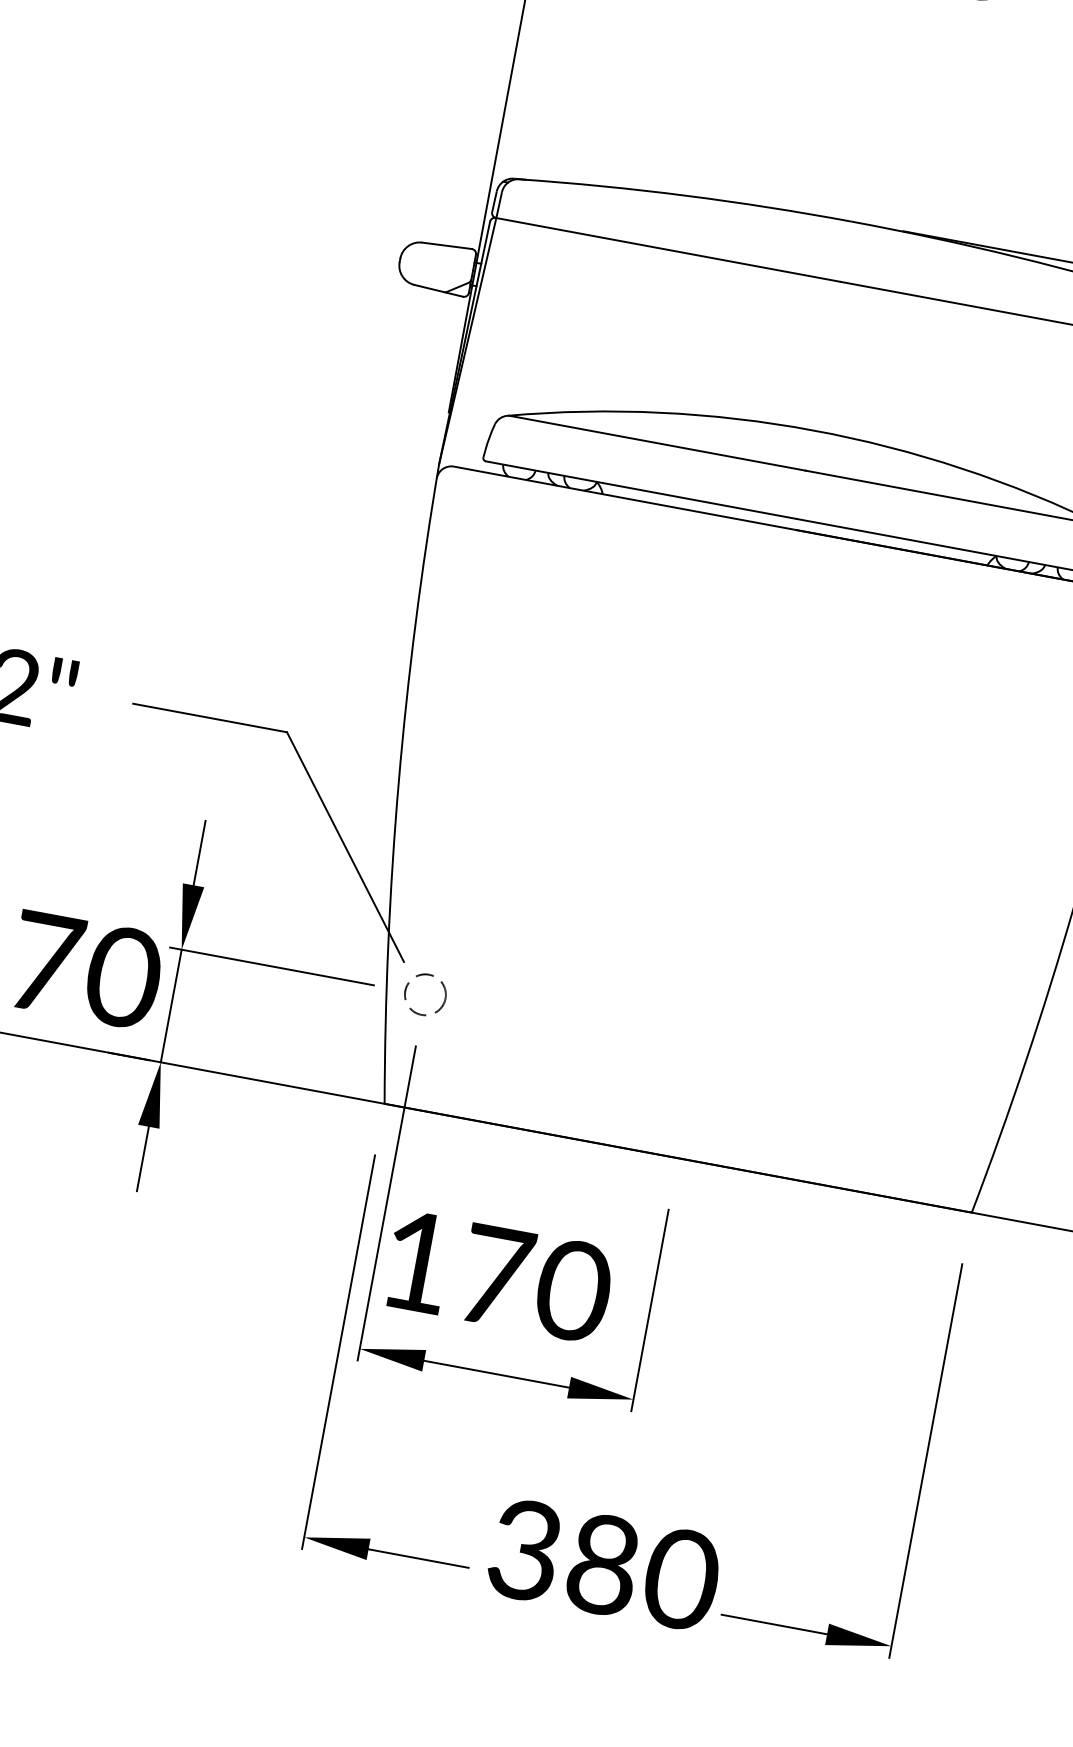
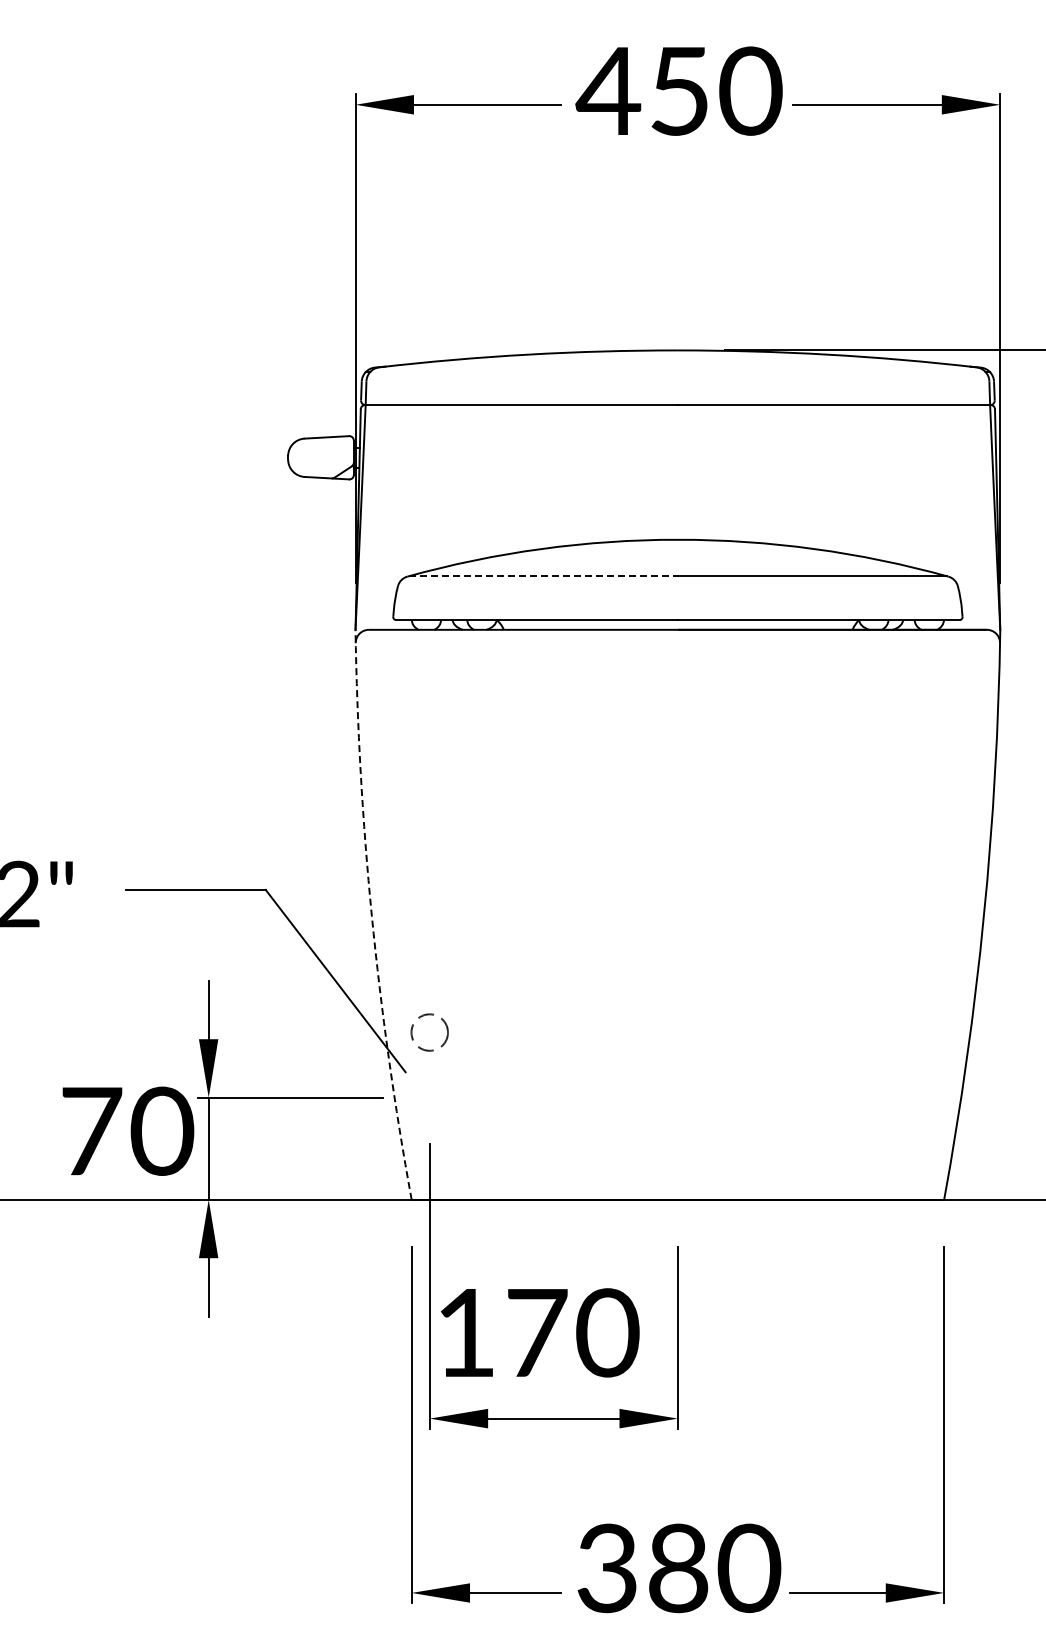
line: (657, 443) -> (543, 576), solid -> dashed
arc: (398, 782) -> (371, 915), solid -> dashed
circle: (425, 994) -> (429, 1032), moved

